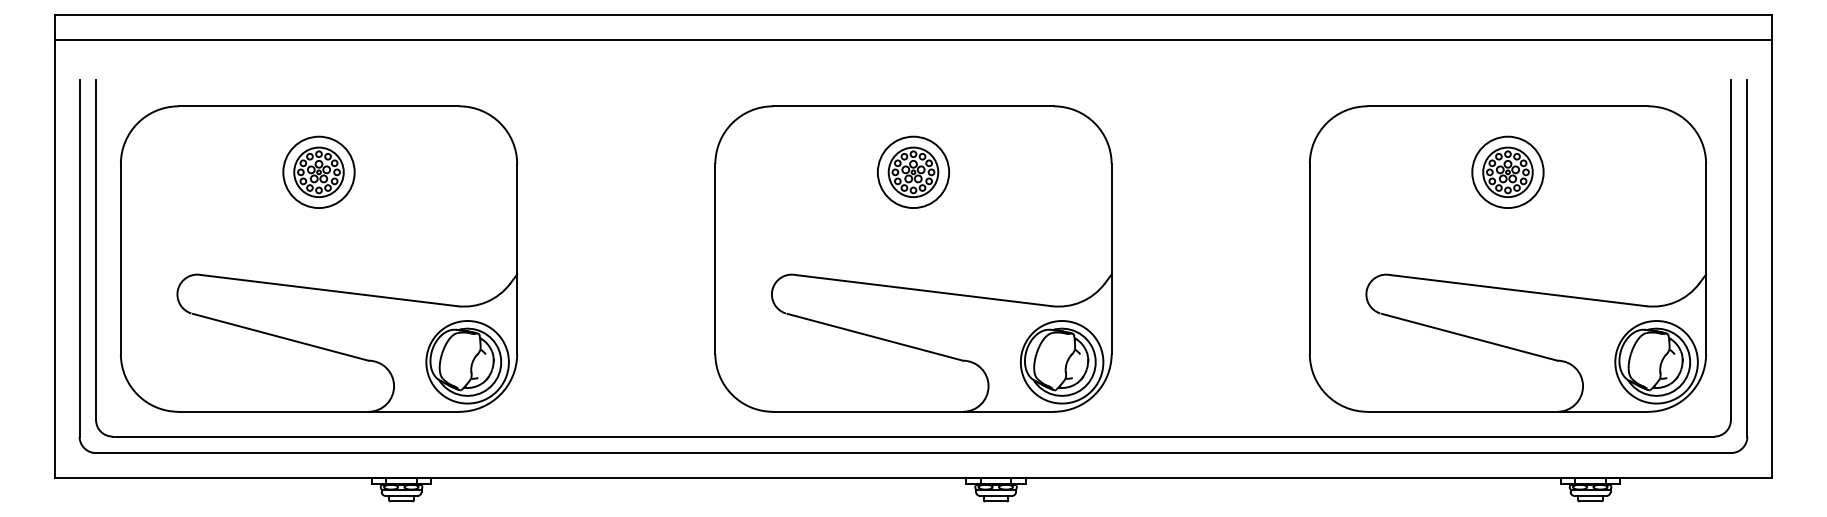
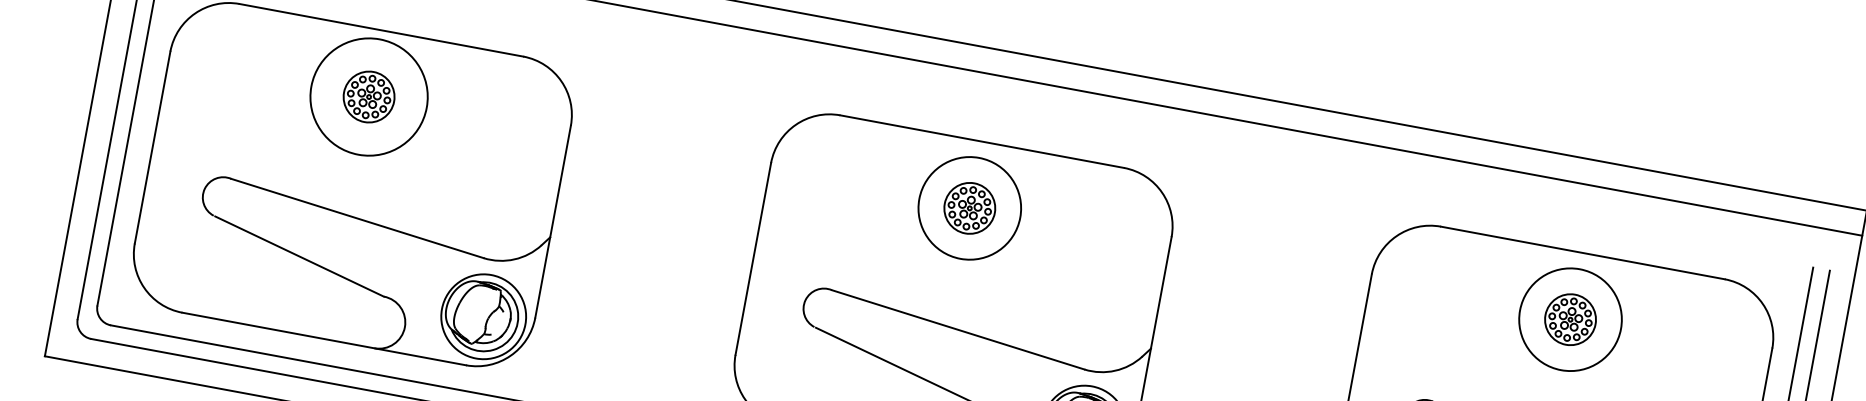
circle: (318, 172) -> (368, 97), size x1.6
circle: (913, 172) -> (969, 208), size x1.4
circle: (1507, 172) -> (1570, 319), size x1.4

